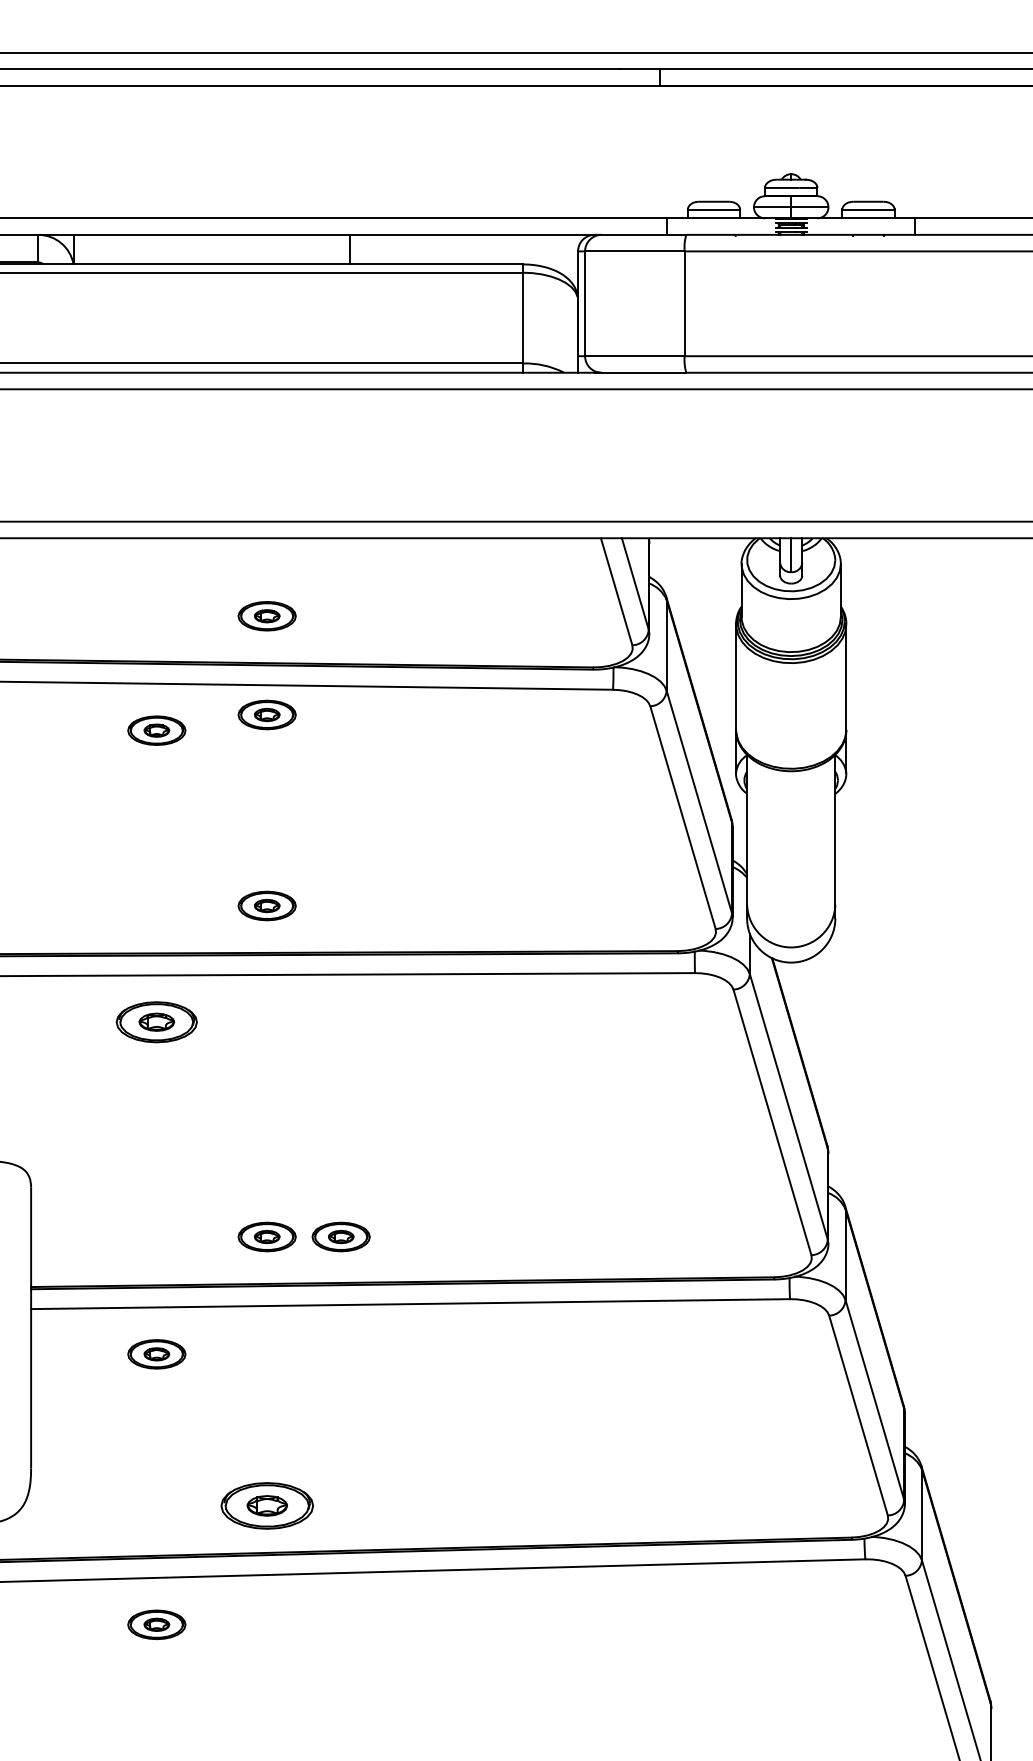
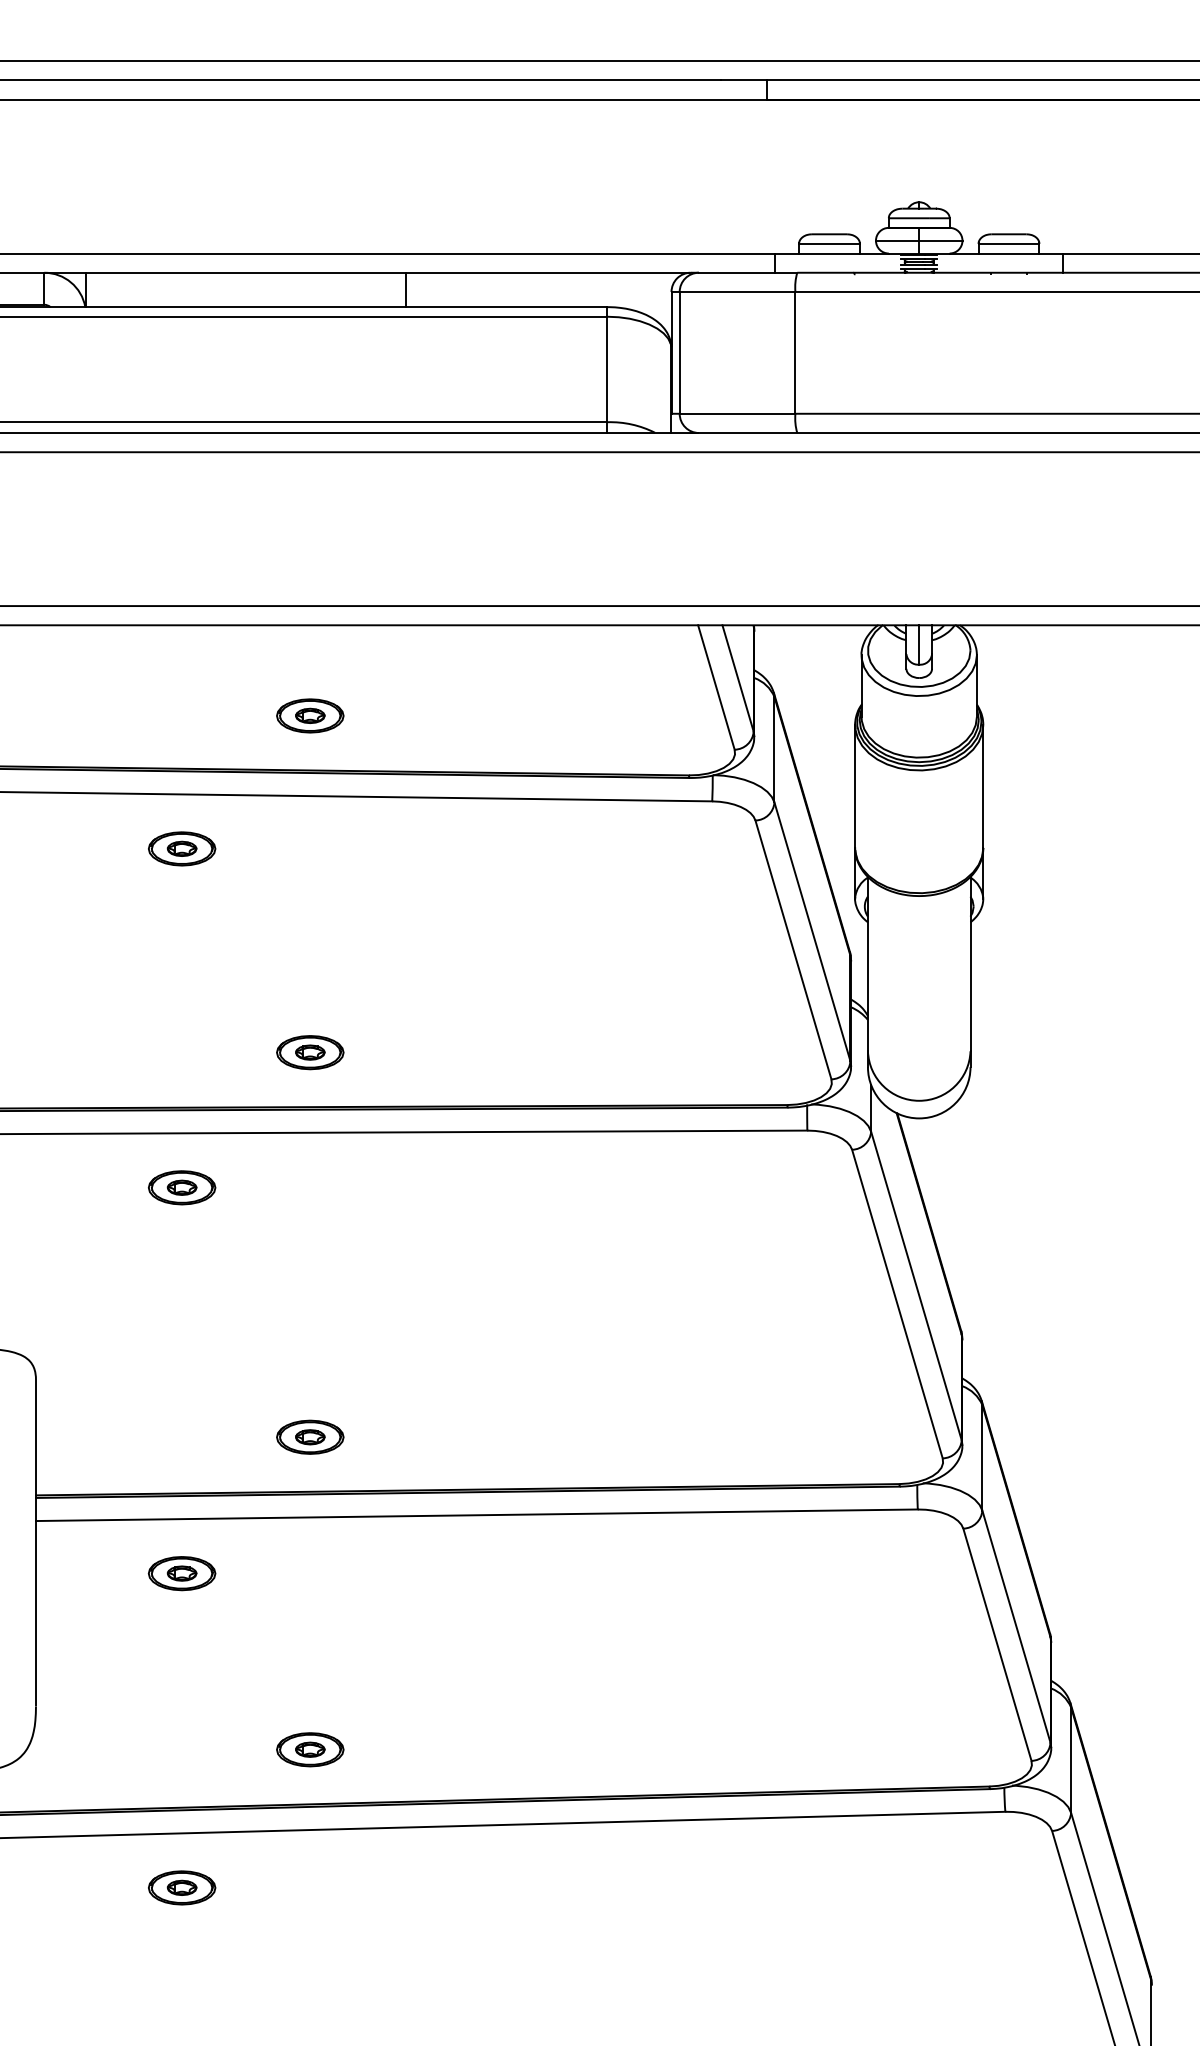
part: (266, 714) -> (309, 830), removed
part: (156, 1022) -> (181, 1188), size x0.71
part: (340, 1236) -> (395, 1436), removed
part: (266, 1505) -> (309, 1749), size x0.62

